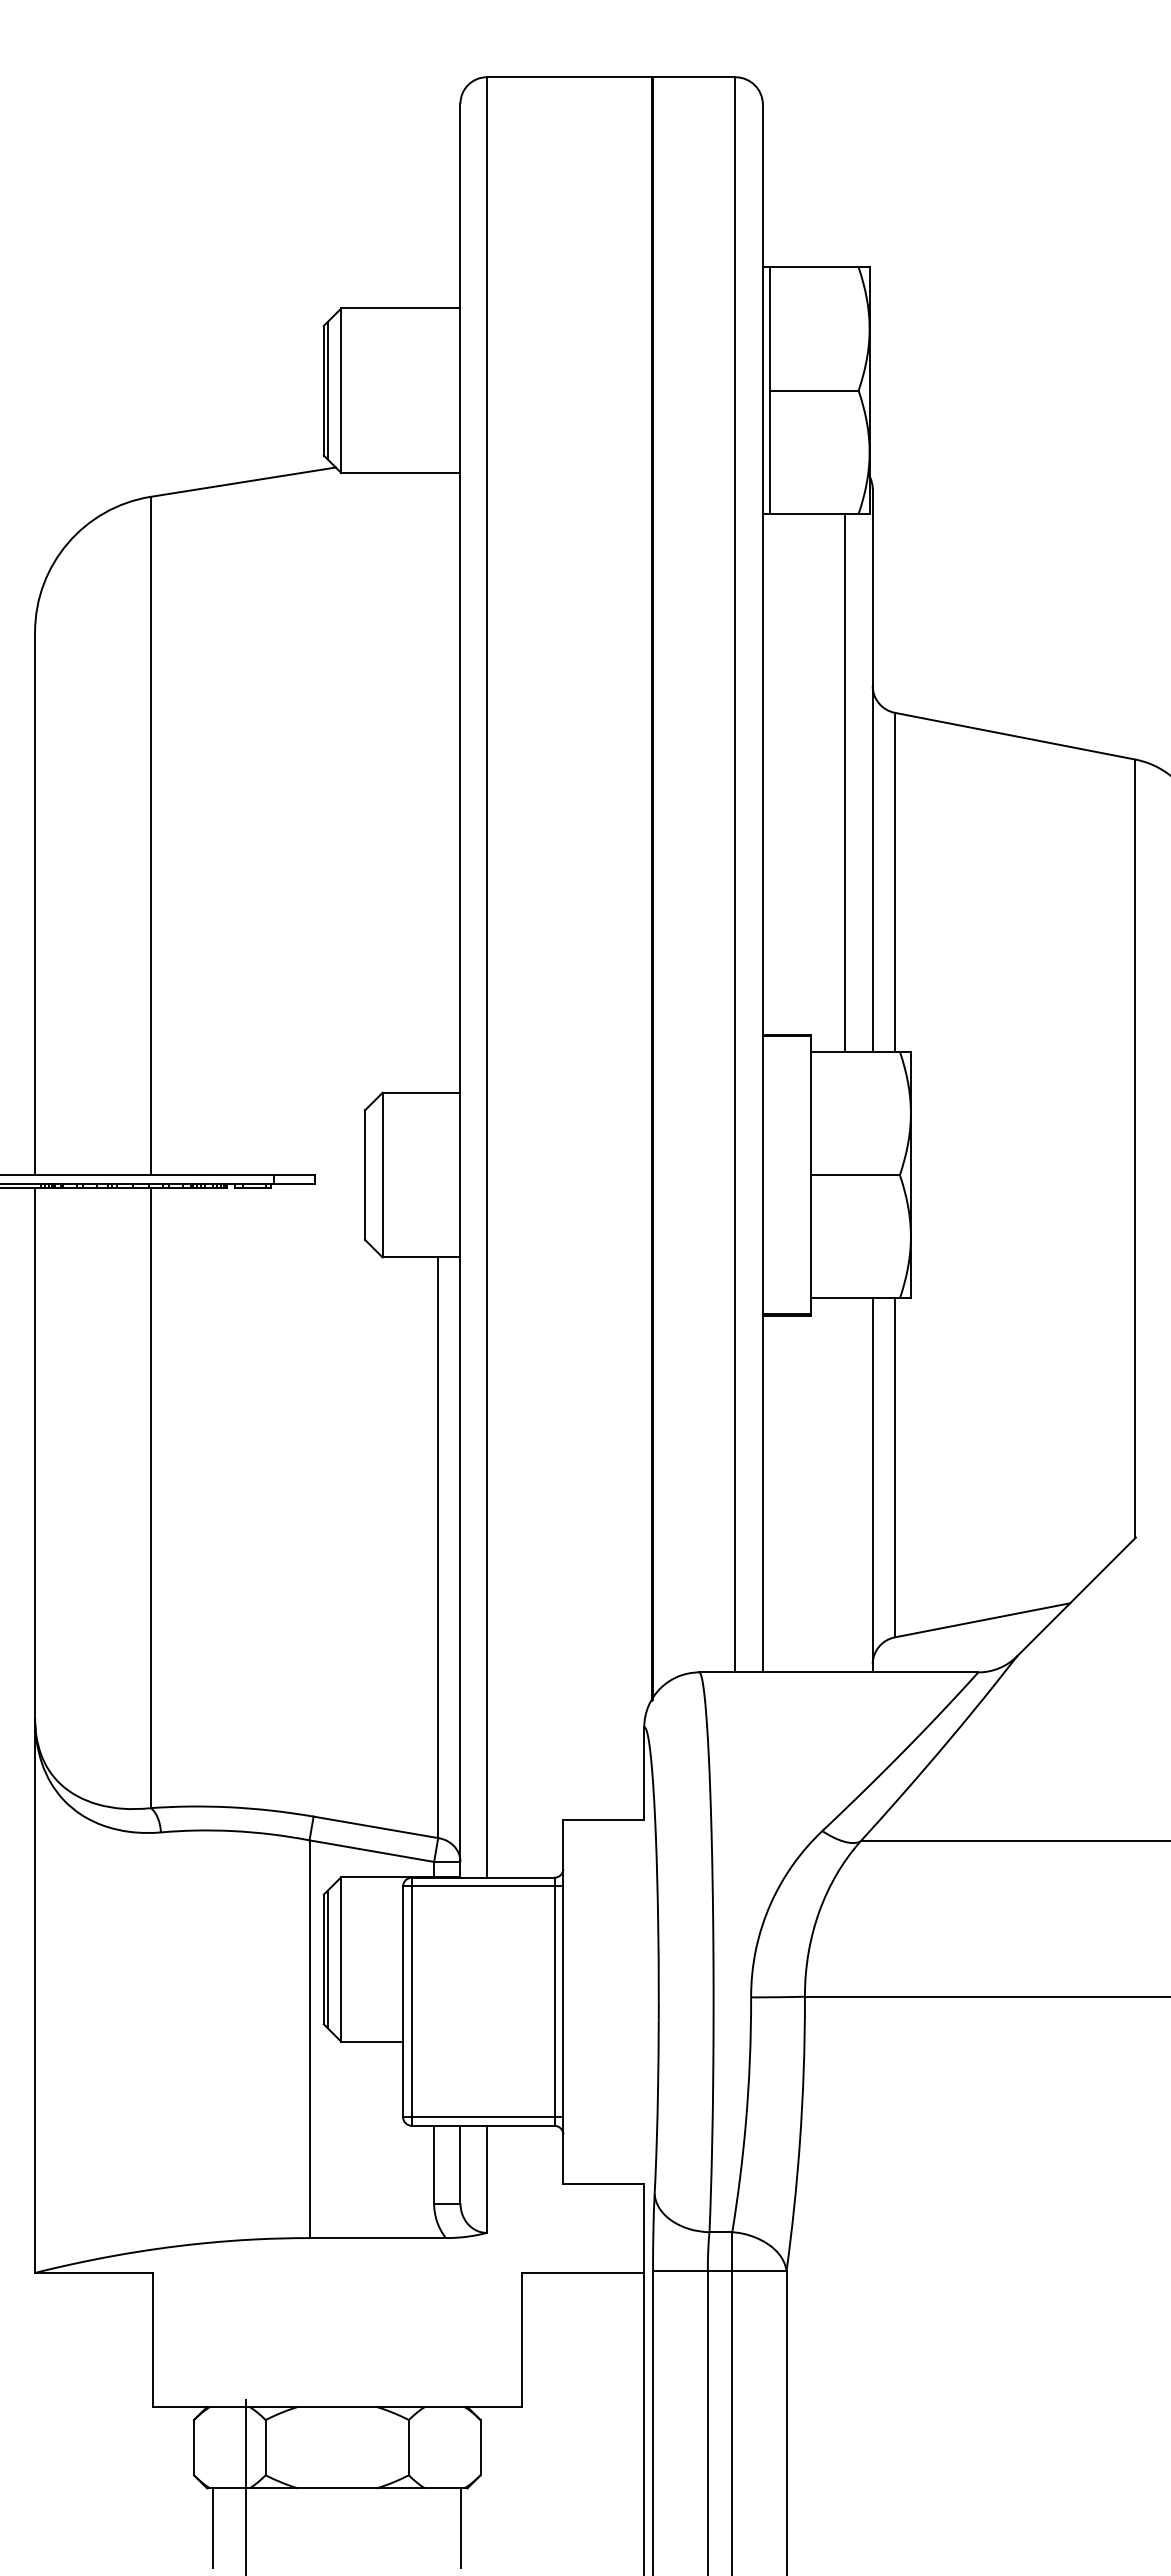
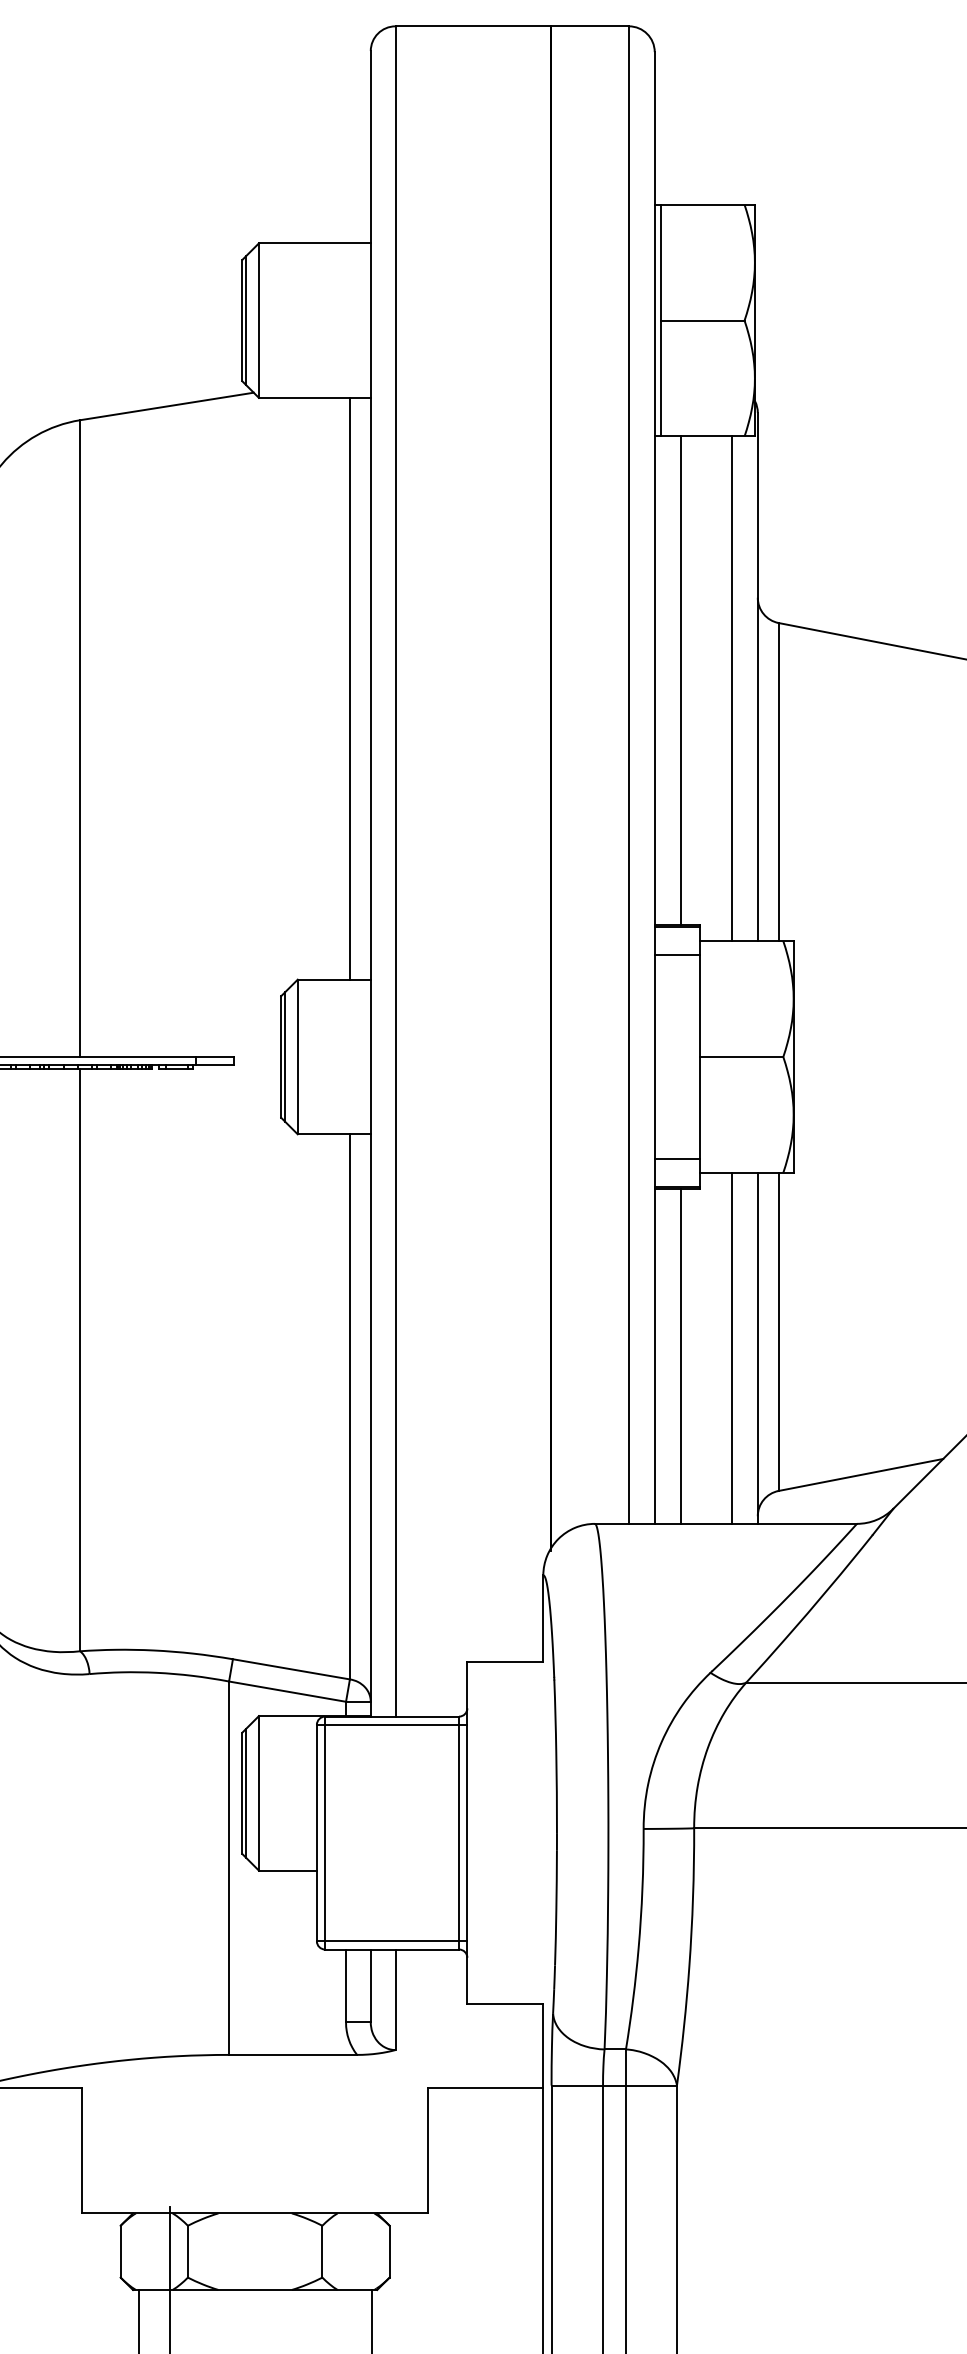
line: (790, 774) -> (680, 680), added
line: (438, 782) -> (350, 688), added
line: (786, 1066) -> (676, 955), added
line: (369, 1174) -> (285, 1056), added
line: (786, 1283) -> (676, 1158), added
line: (845, 1485) -> (732, 1348), added
line: (790, 1493) -> (680, 1355), added

